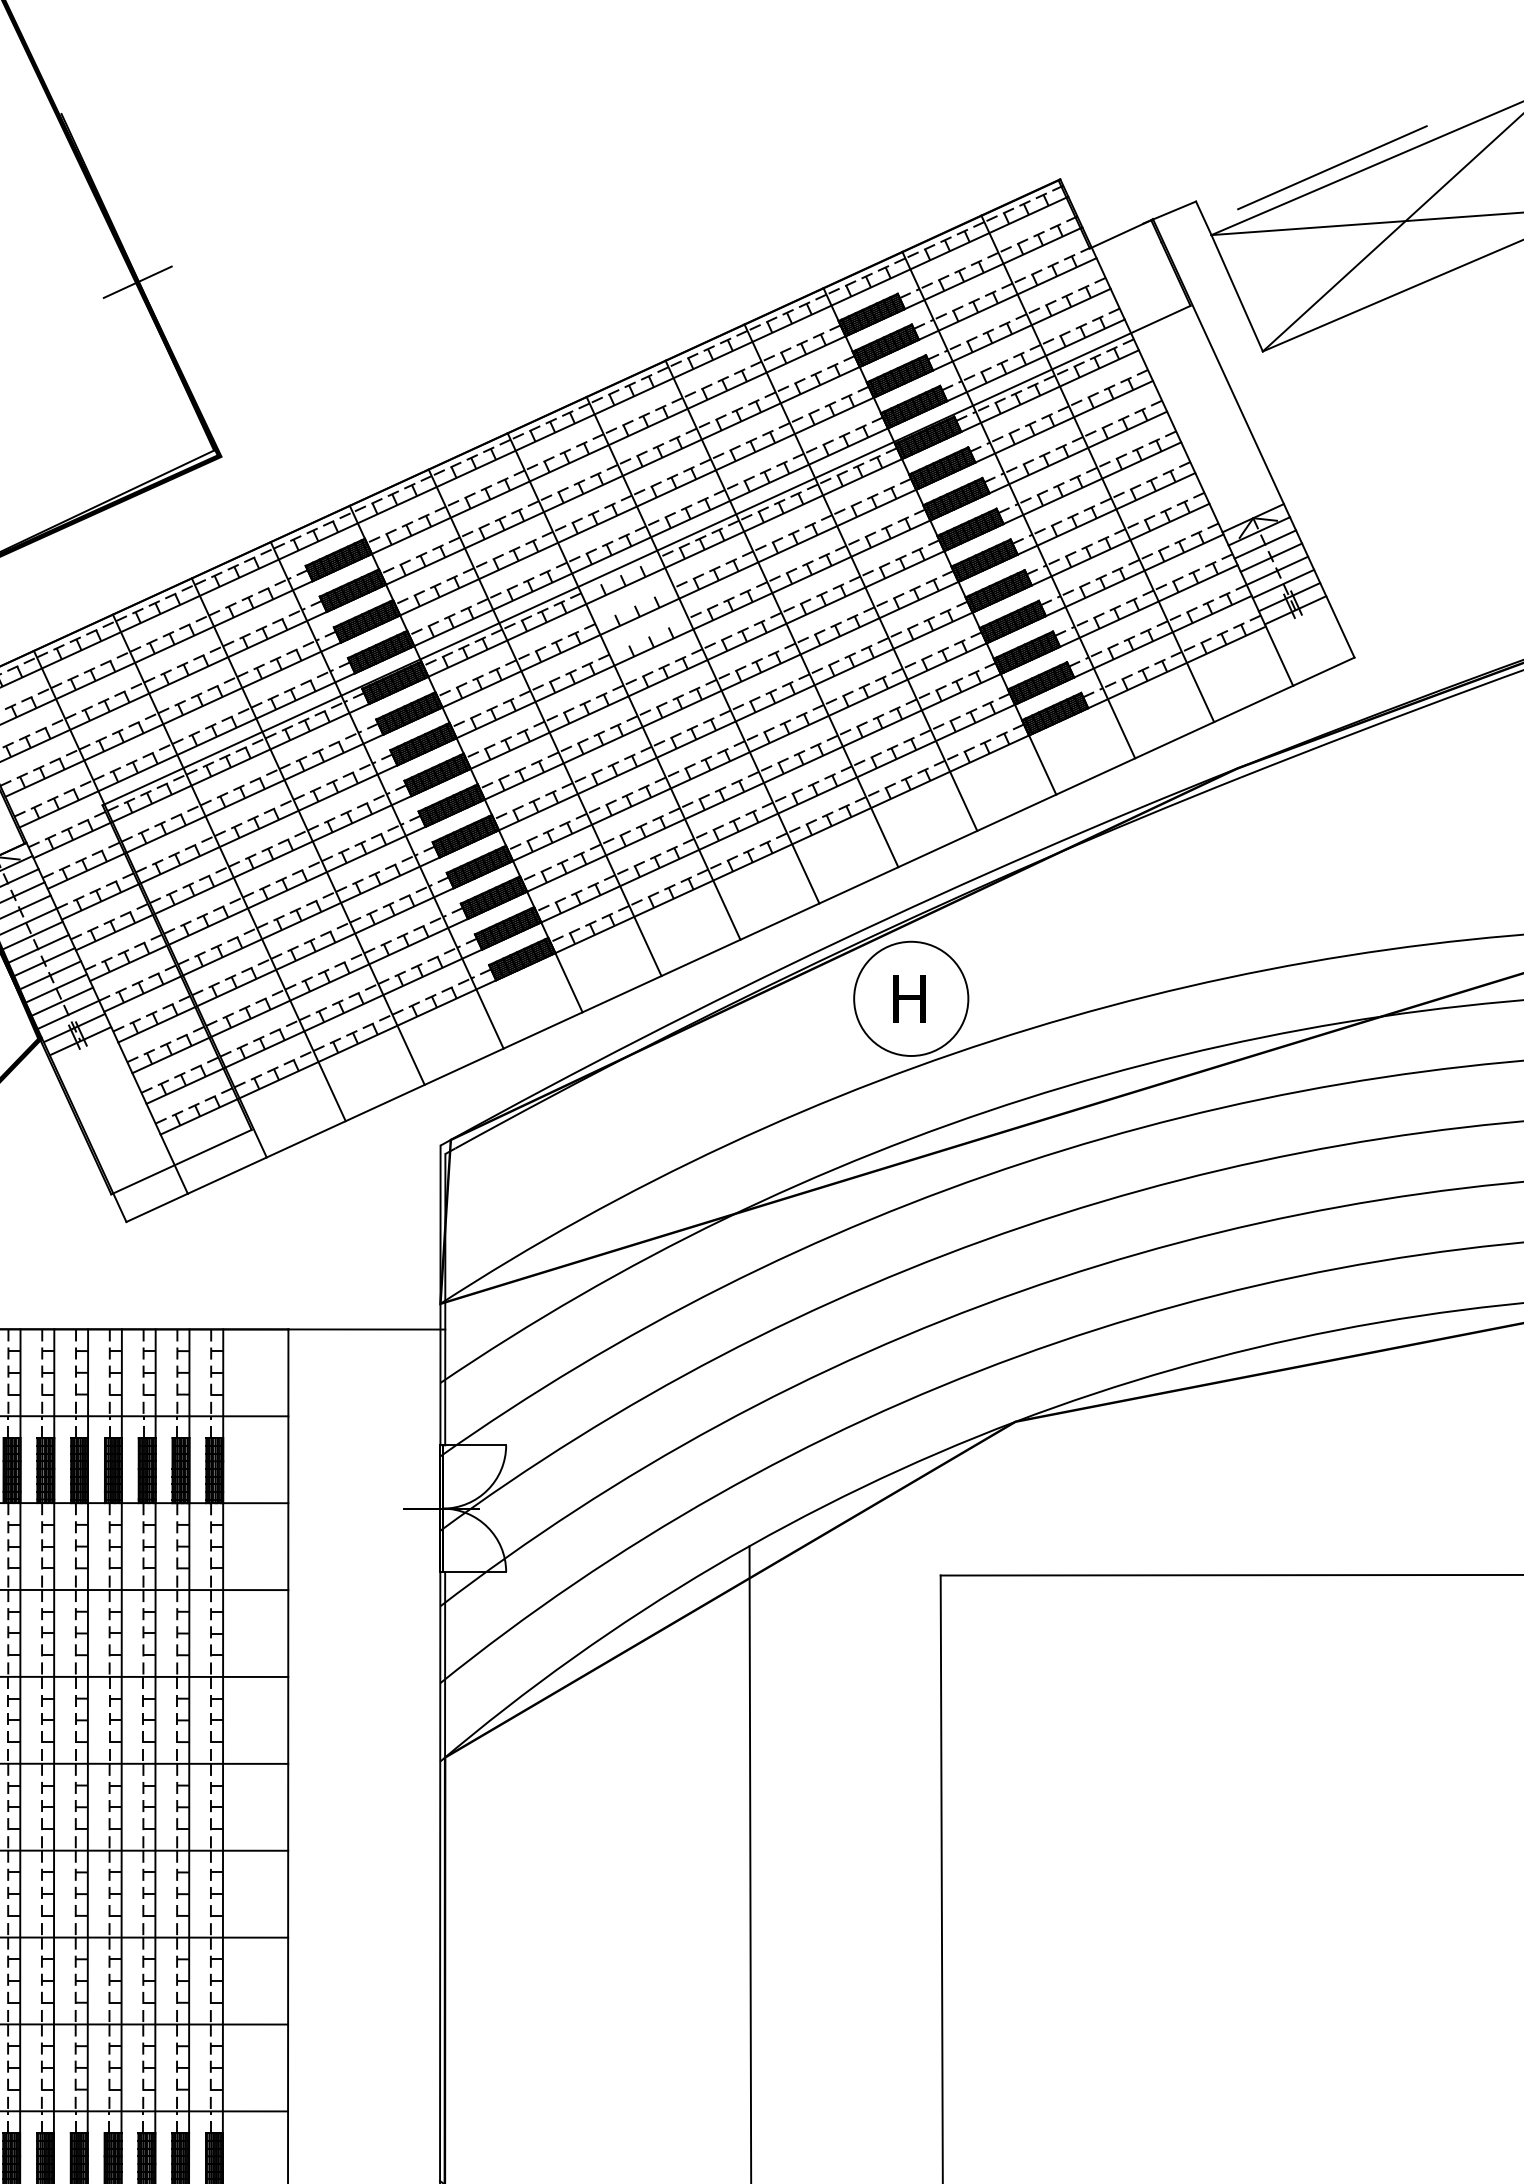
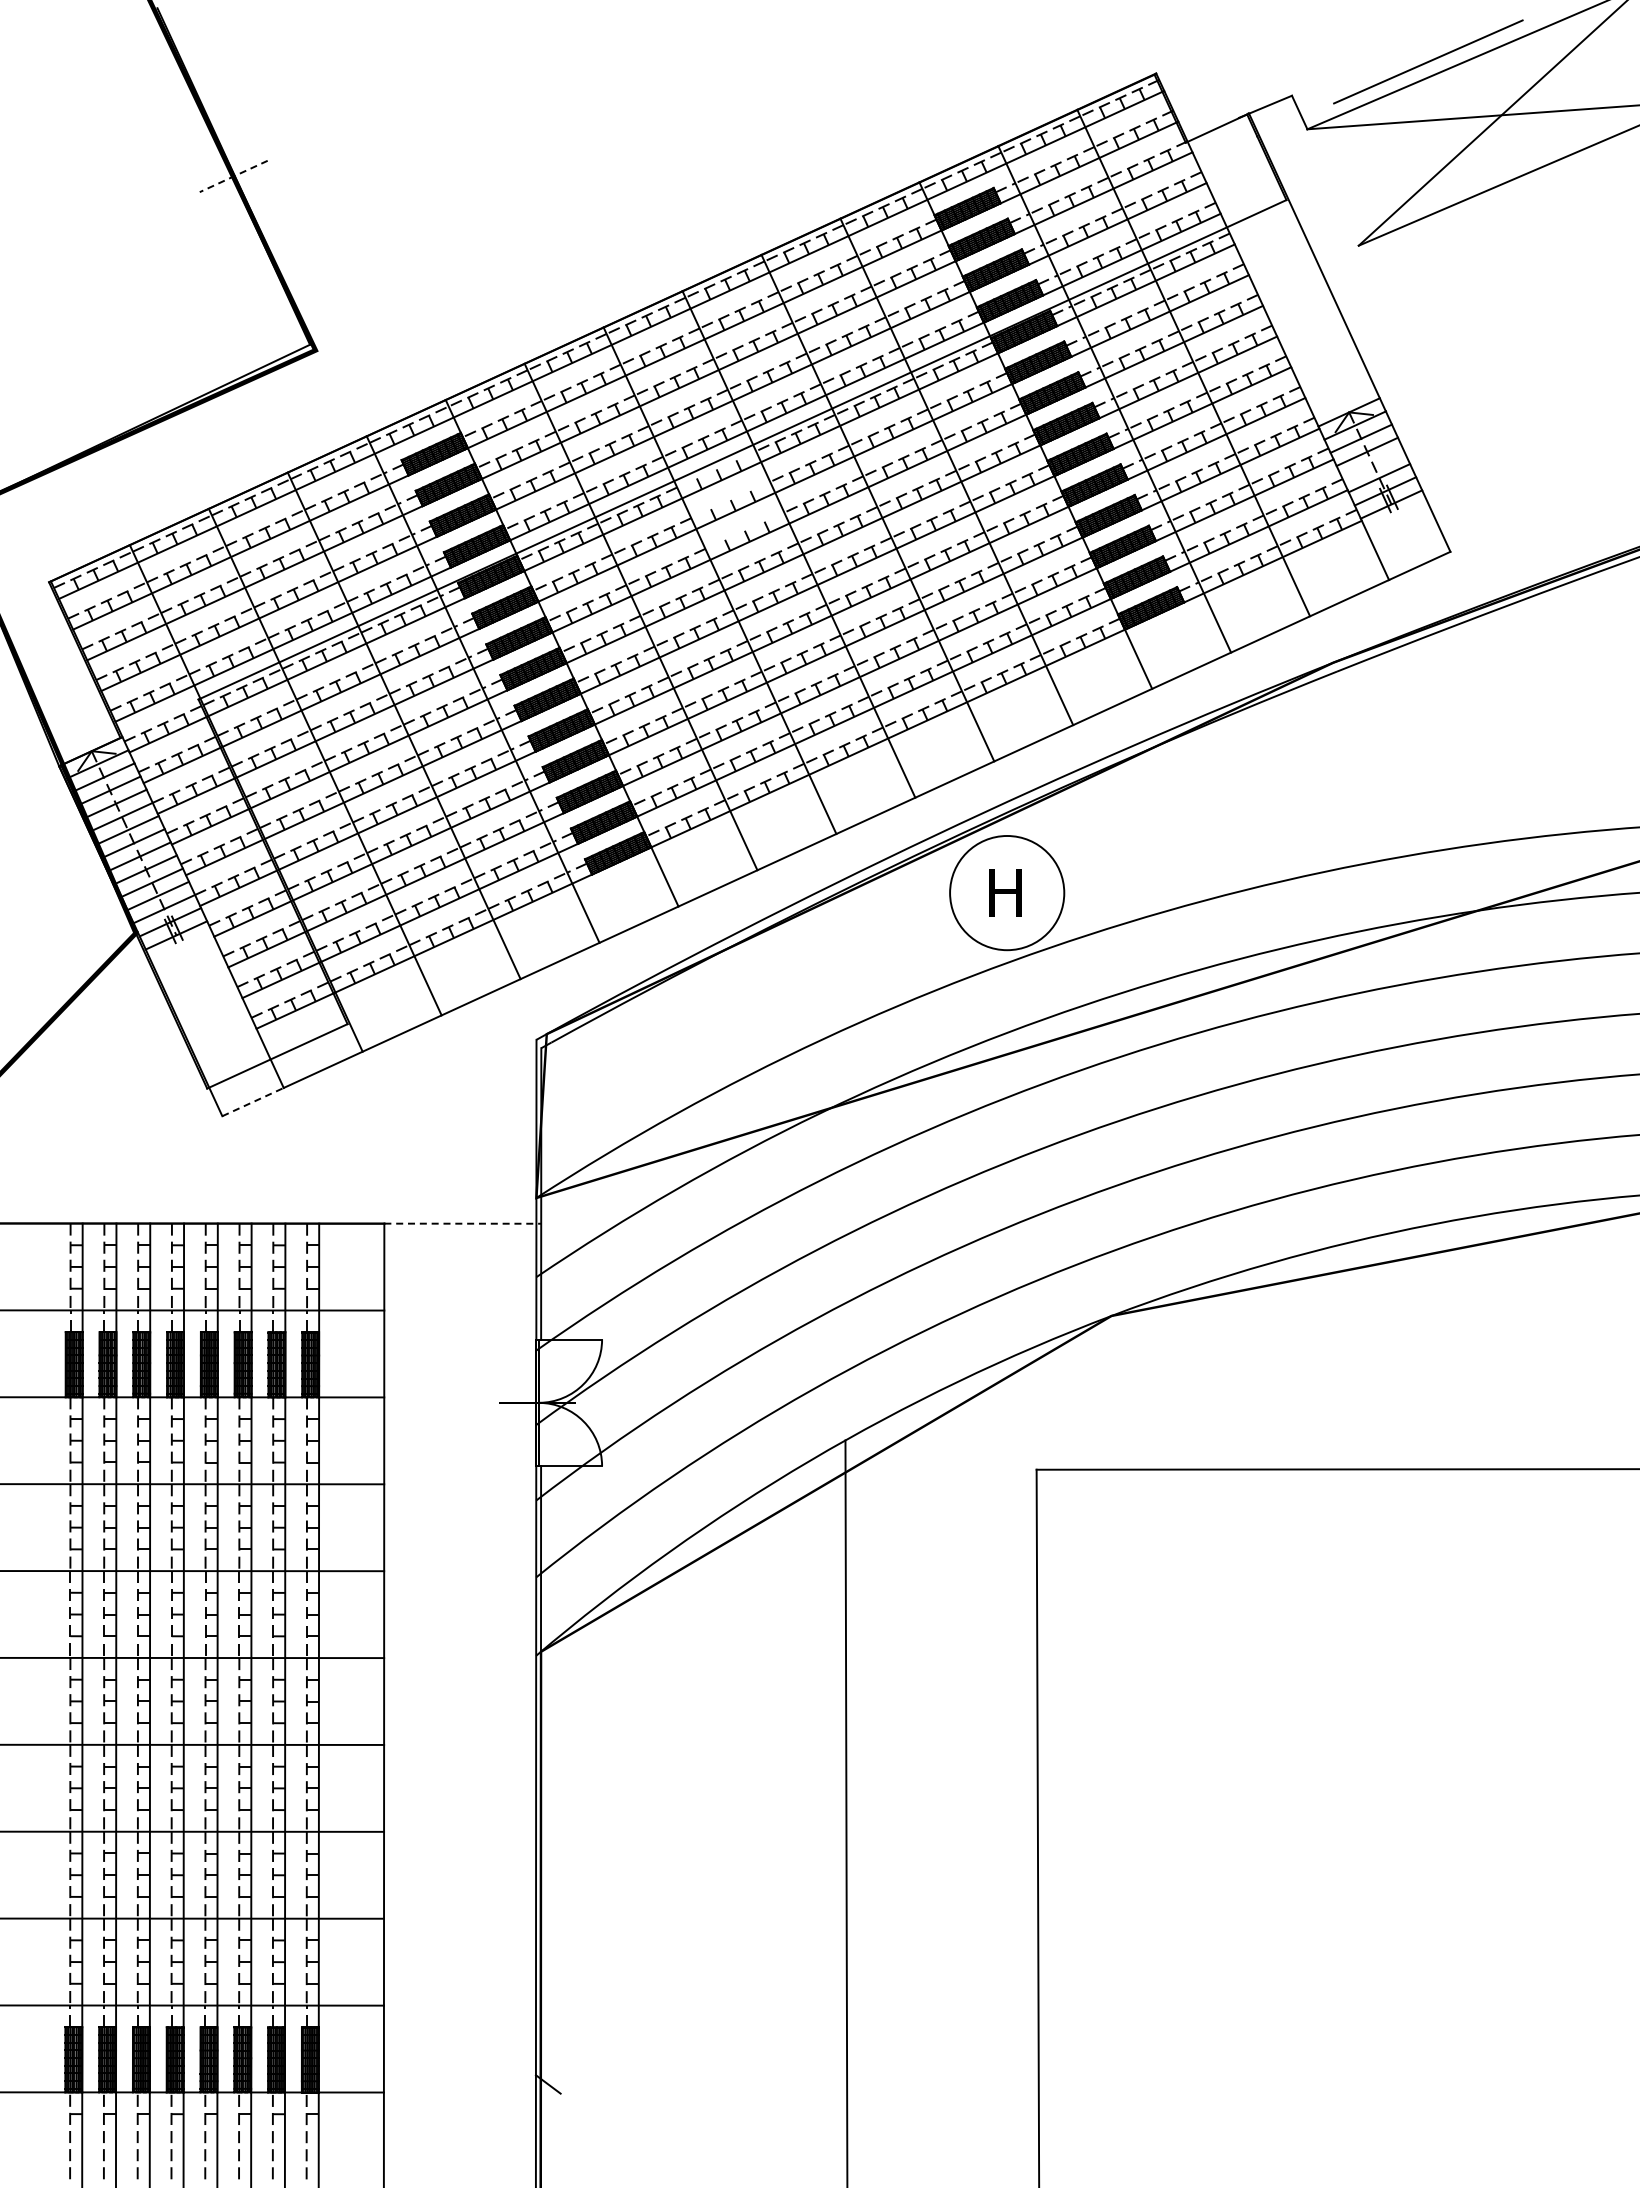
line: (137, 282) -> (233, 176), solid -> dashed
line: (1236, 293) -> (1332, 187), removed
line: (1277, 570) -> (1373, 464), removed
line: (157, 1208) -> (253, 1102), solid -> dashed
line: (367, 1329) -> (463, 1223), solid -> dashed

